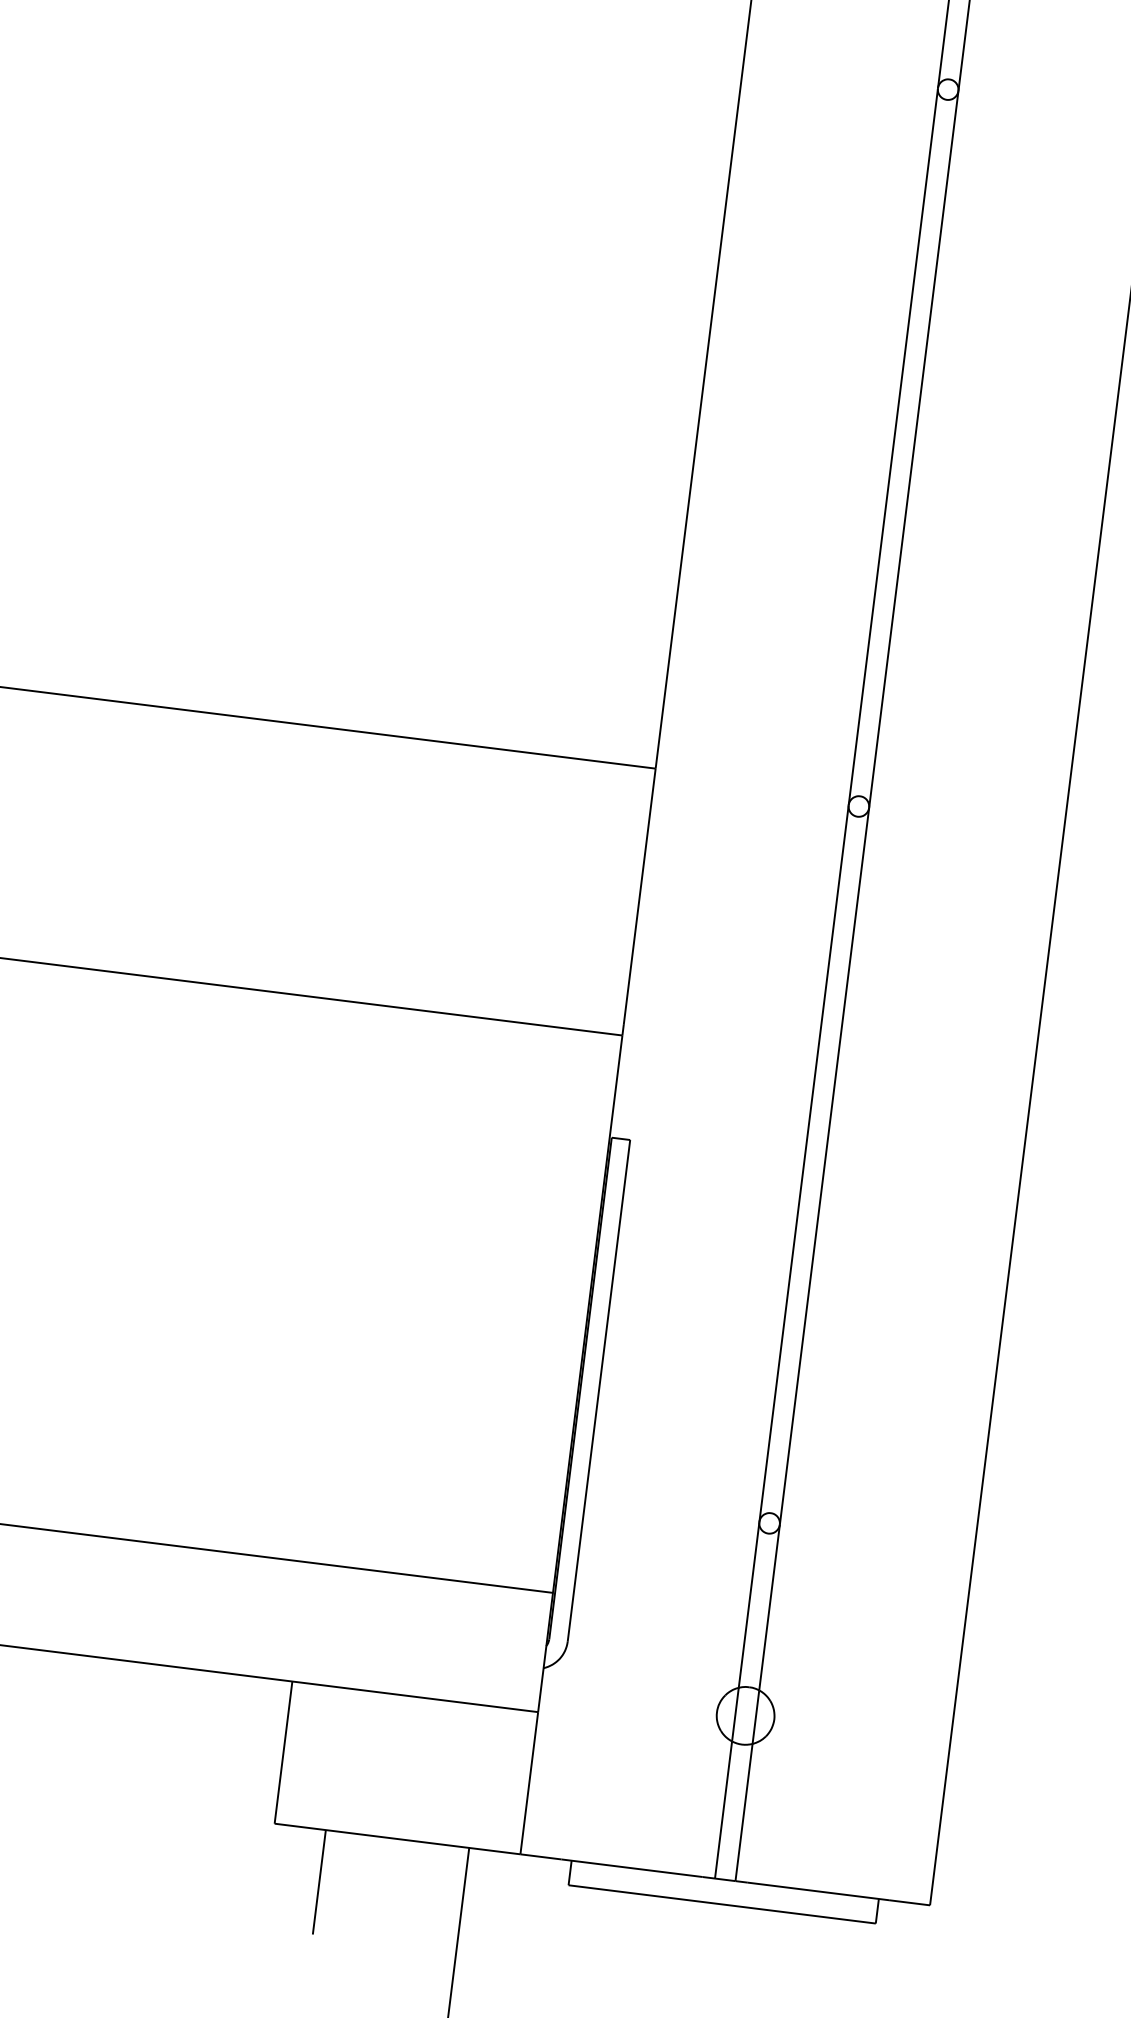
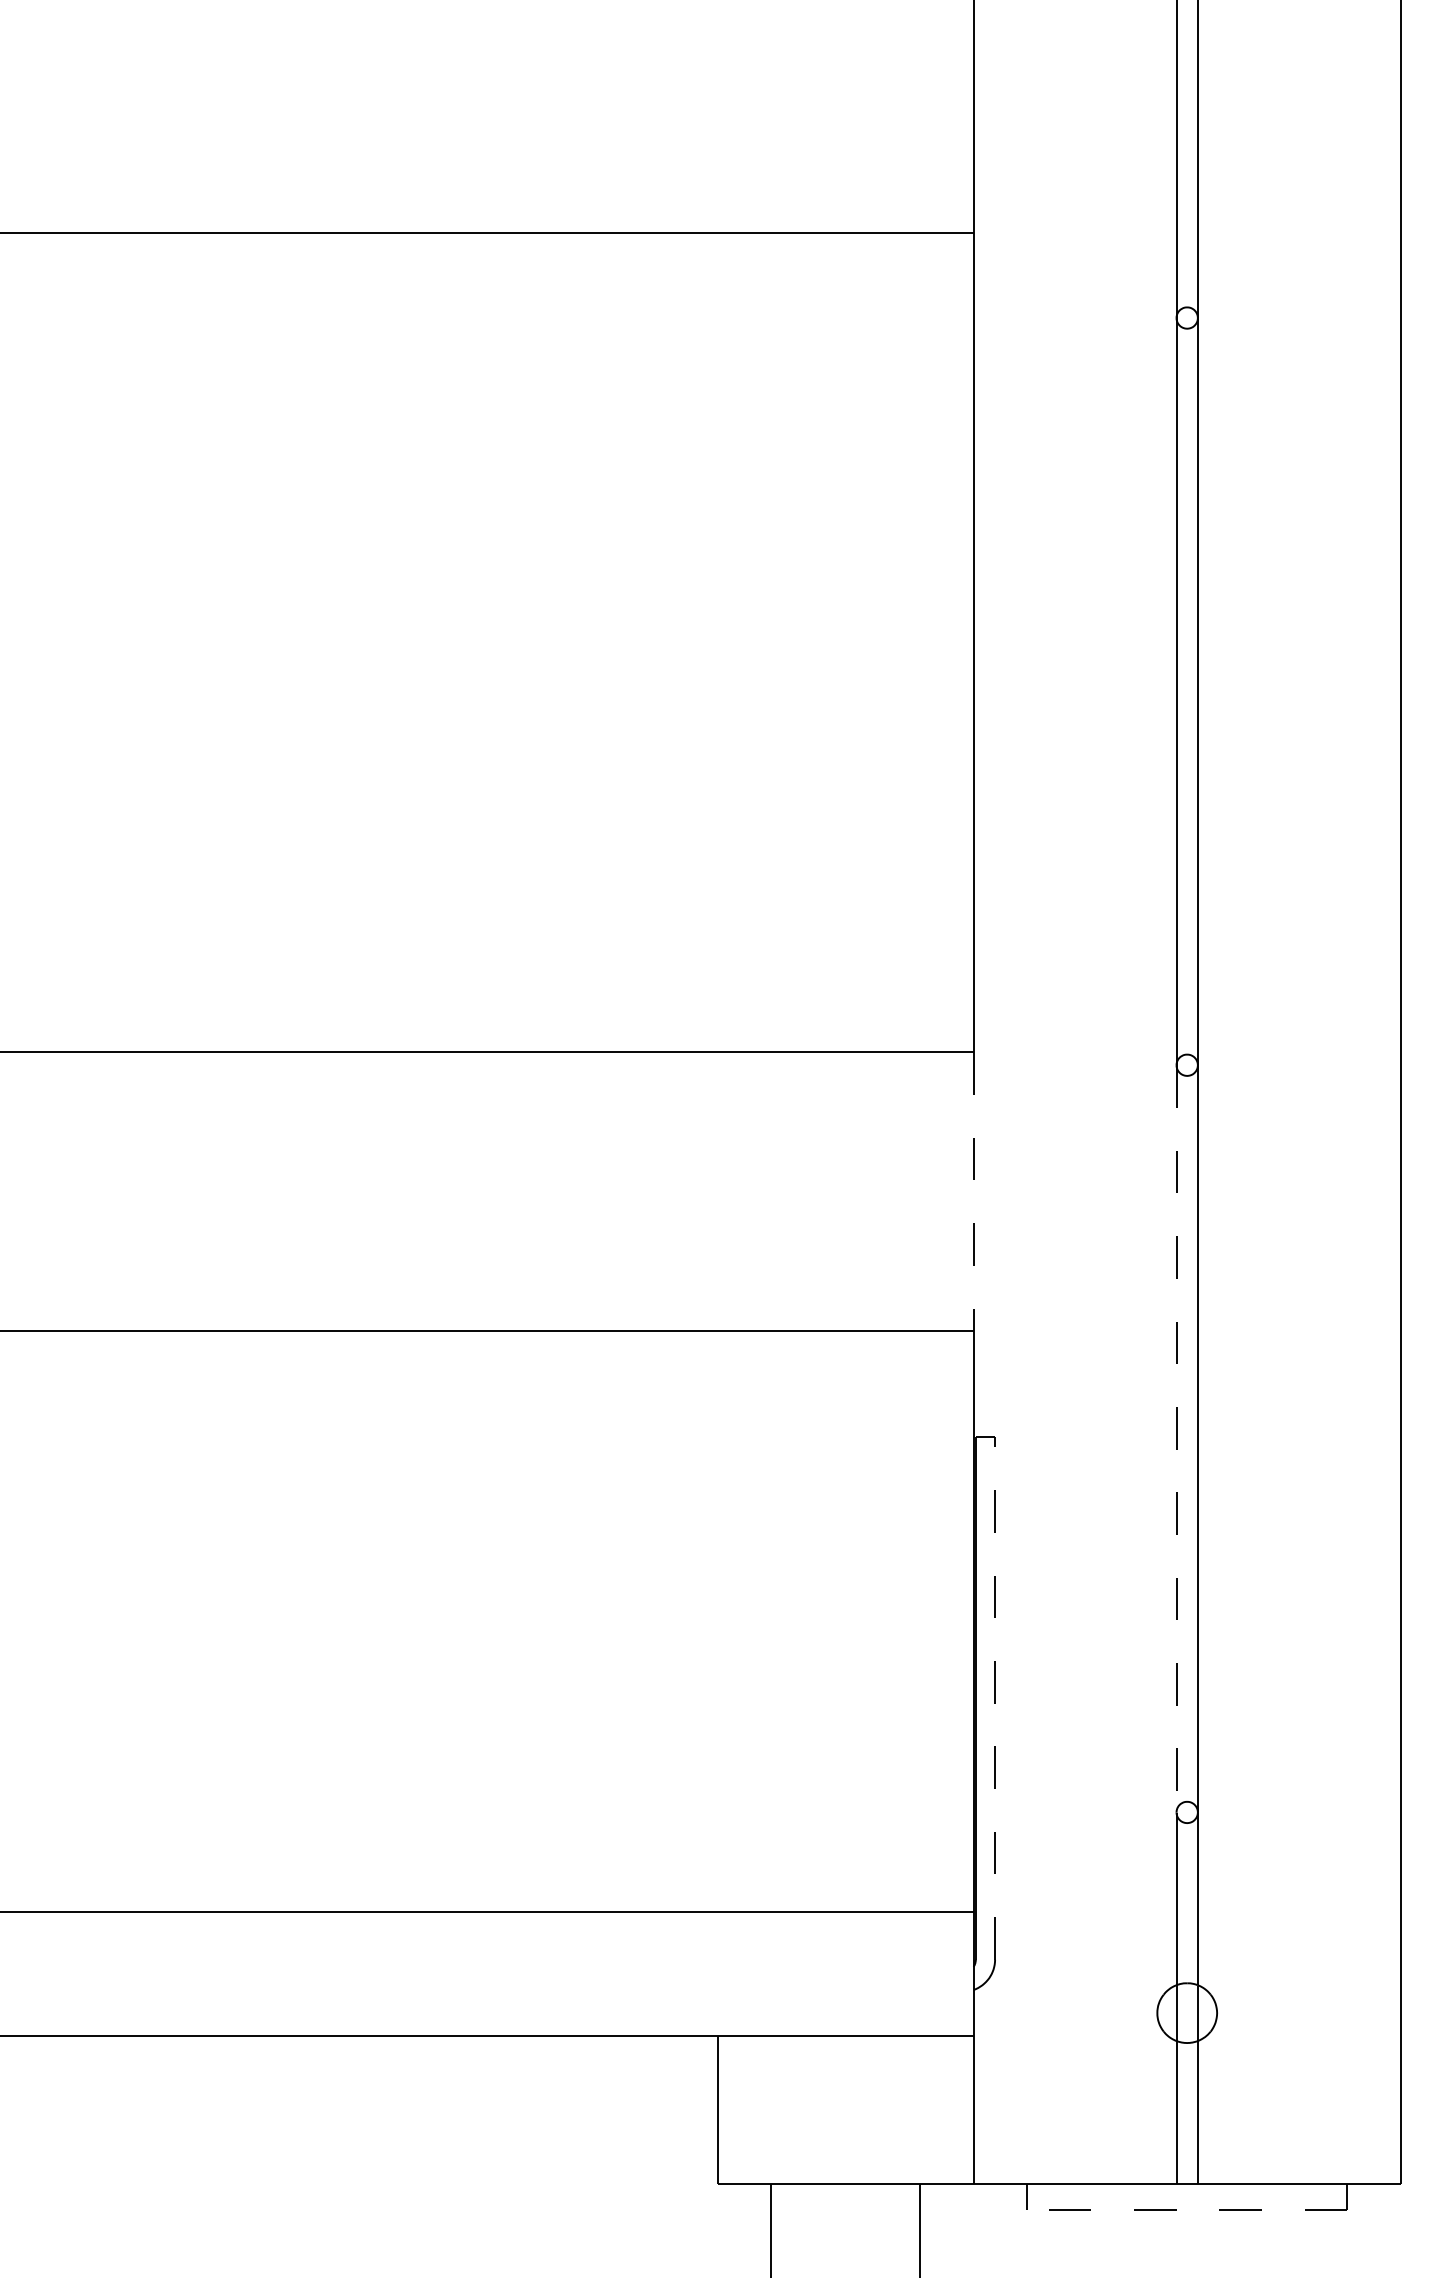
line: (639, 896) -> (973, 1185), solid -> dashed
line: (804, 1163) -> (1176, 1438), solid -> dashed
line: (599, 1391) -> (995, 1698), solid -> dashed
line: (721, 1904) -> (1186, 2209), solid -> dashed

